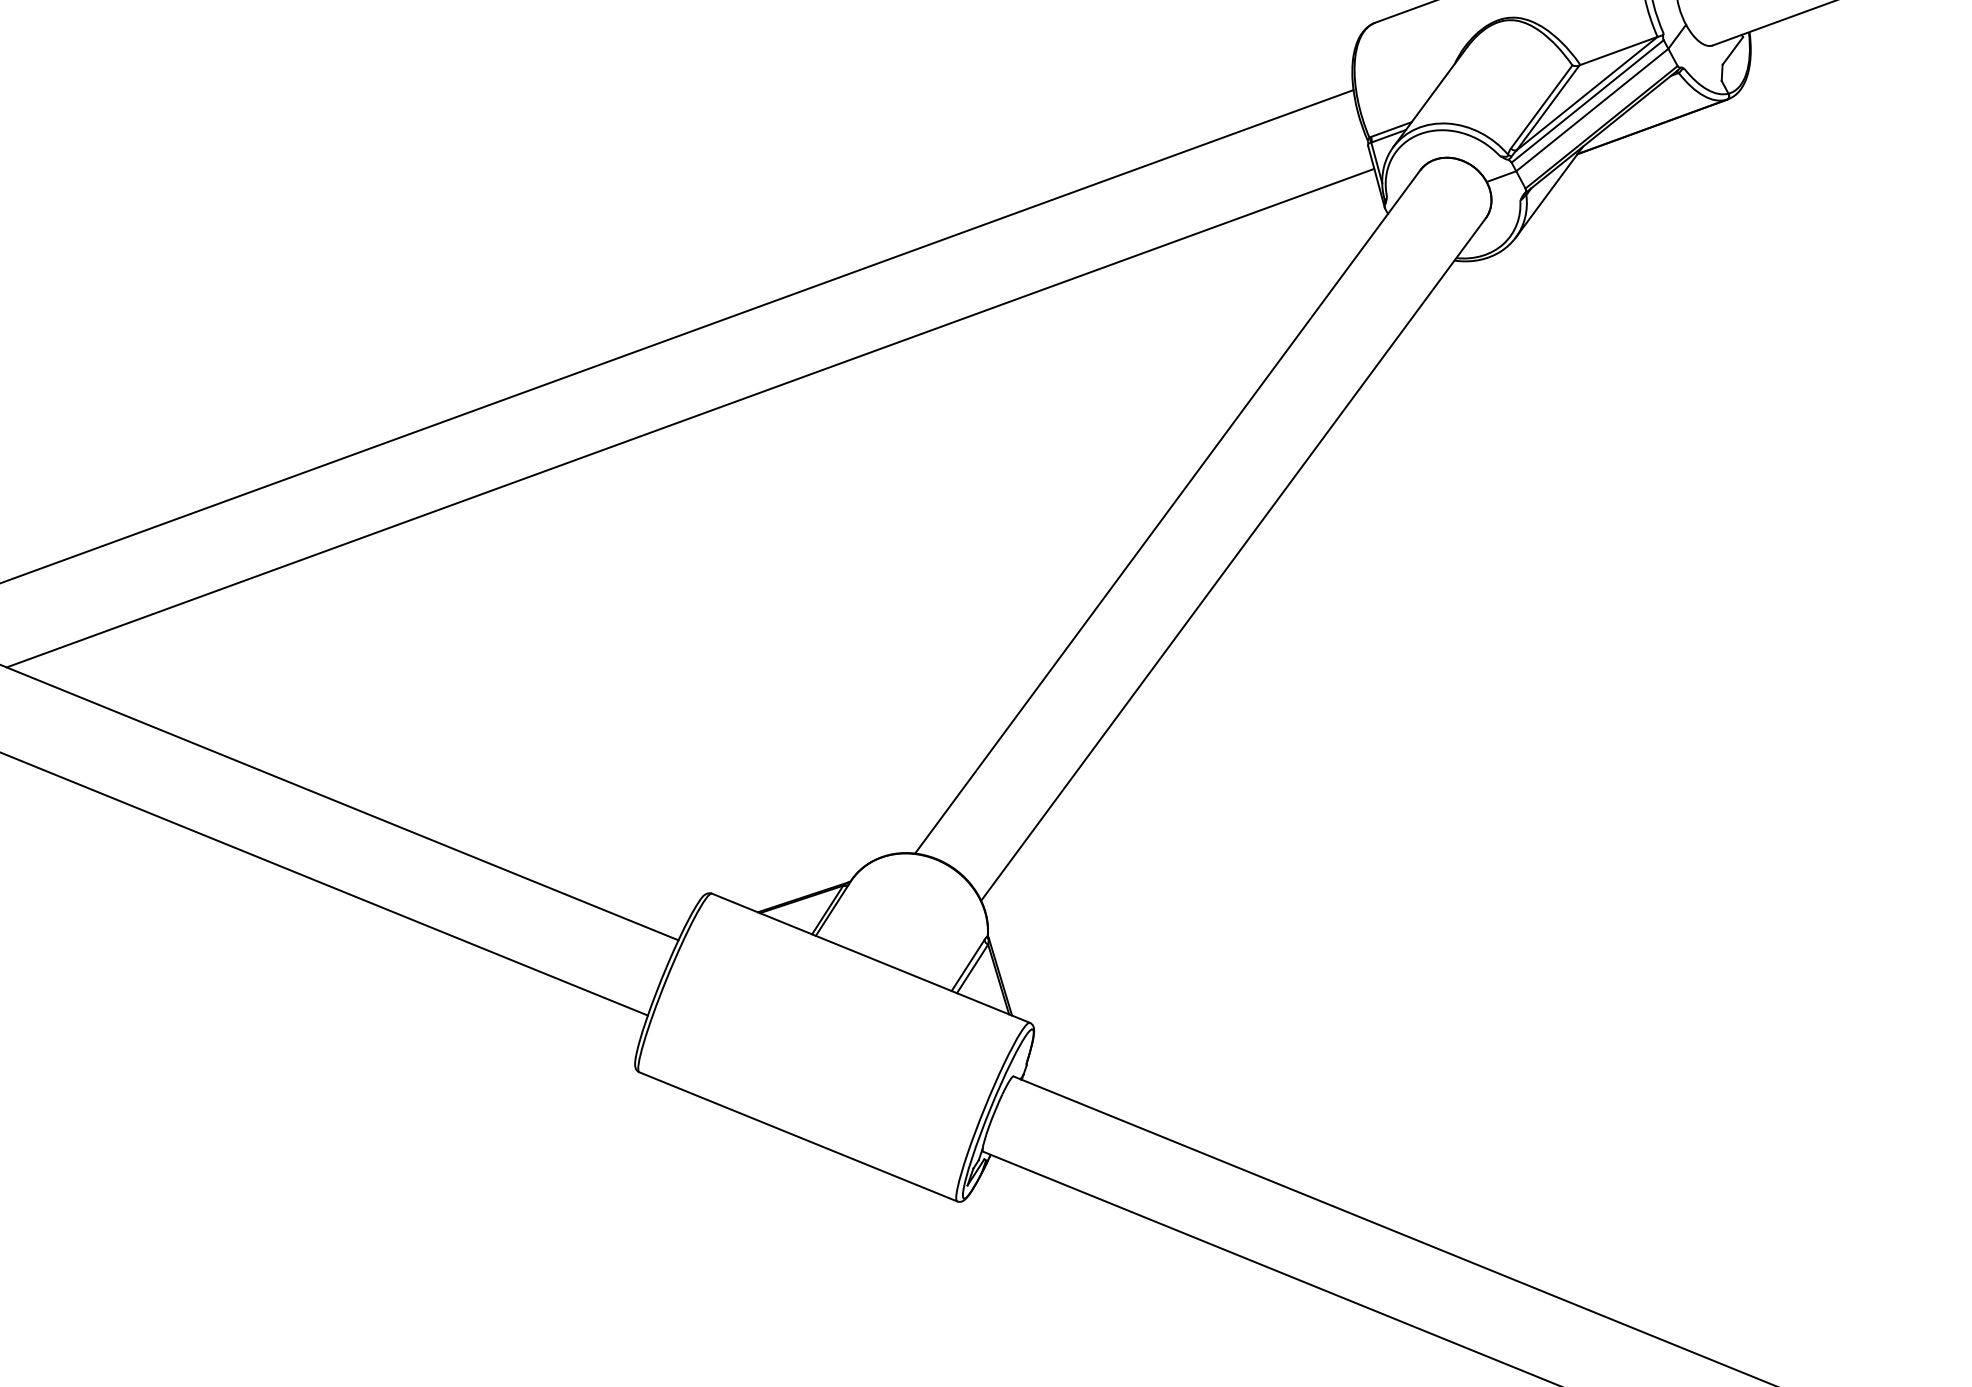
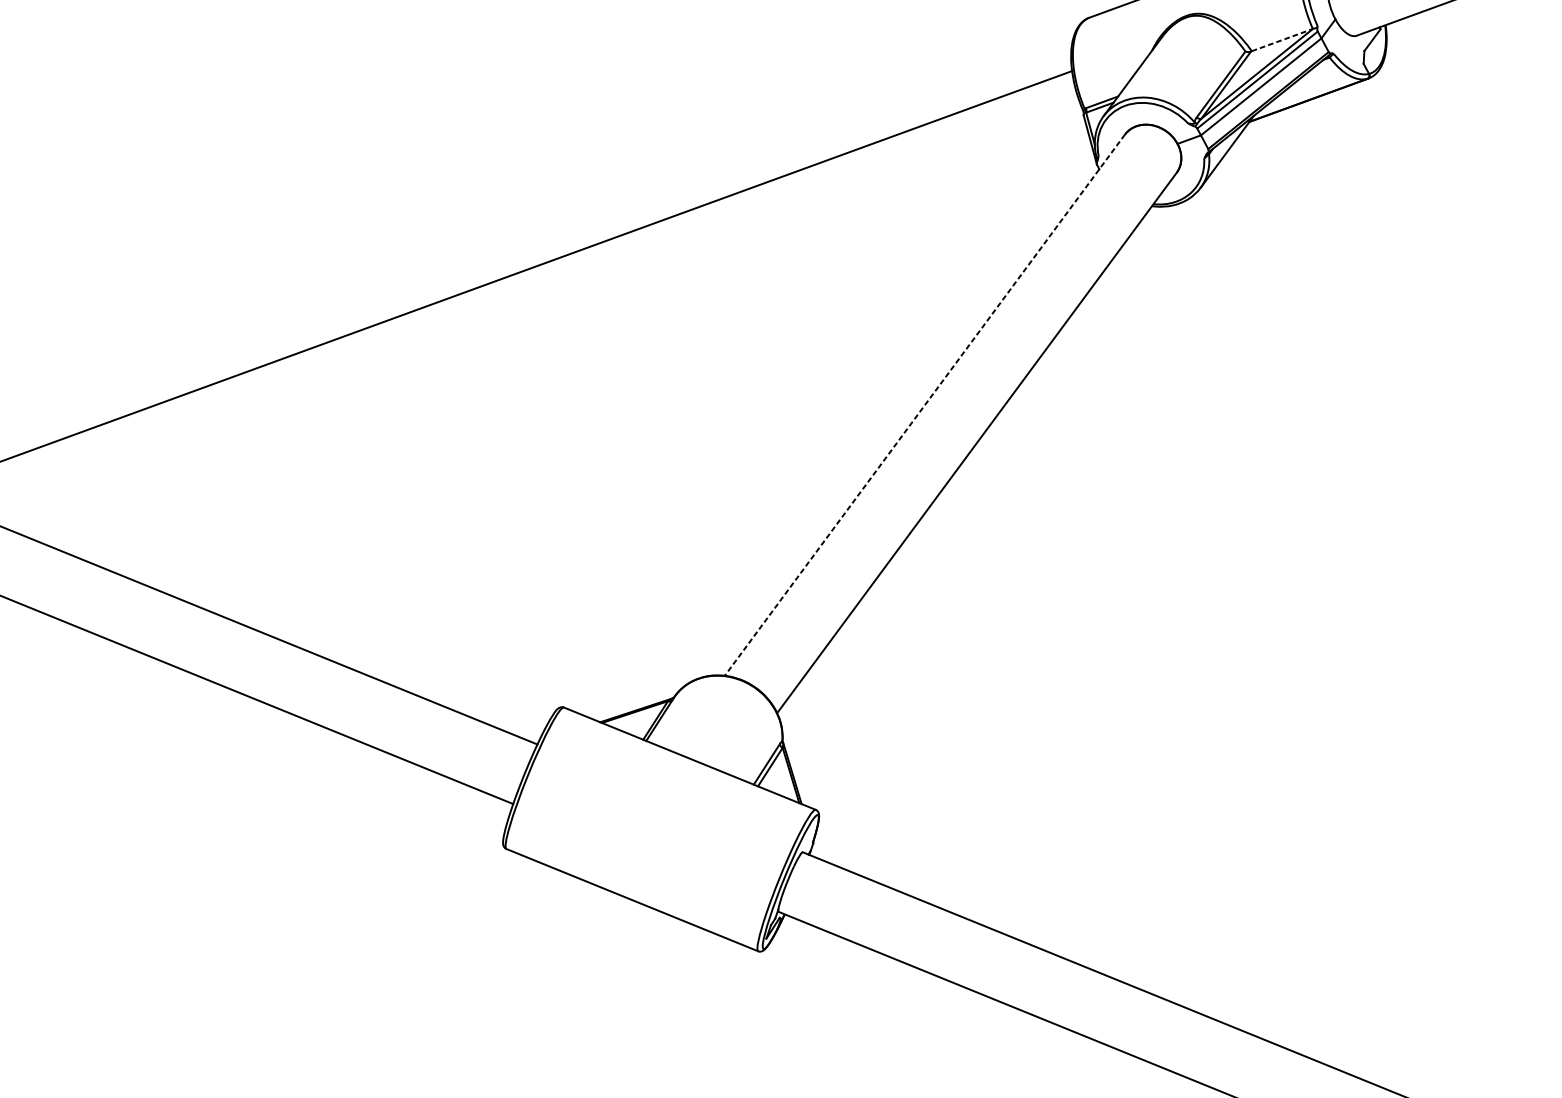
line: (1619, 50) -> (1282, 39), solid -> dashed
line: (690, 417) -> (546, 330), removed
line: (1167, 511) -> (924, 404), solid -> dashed

